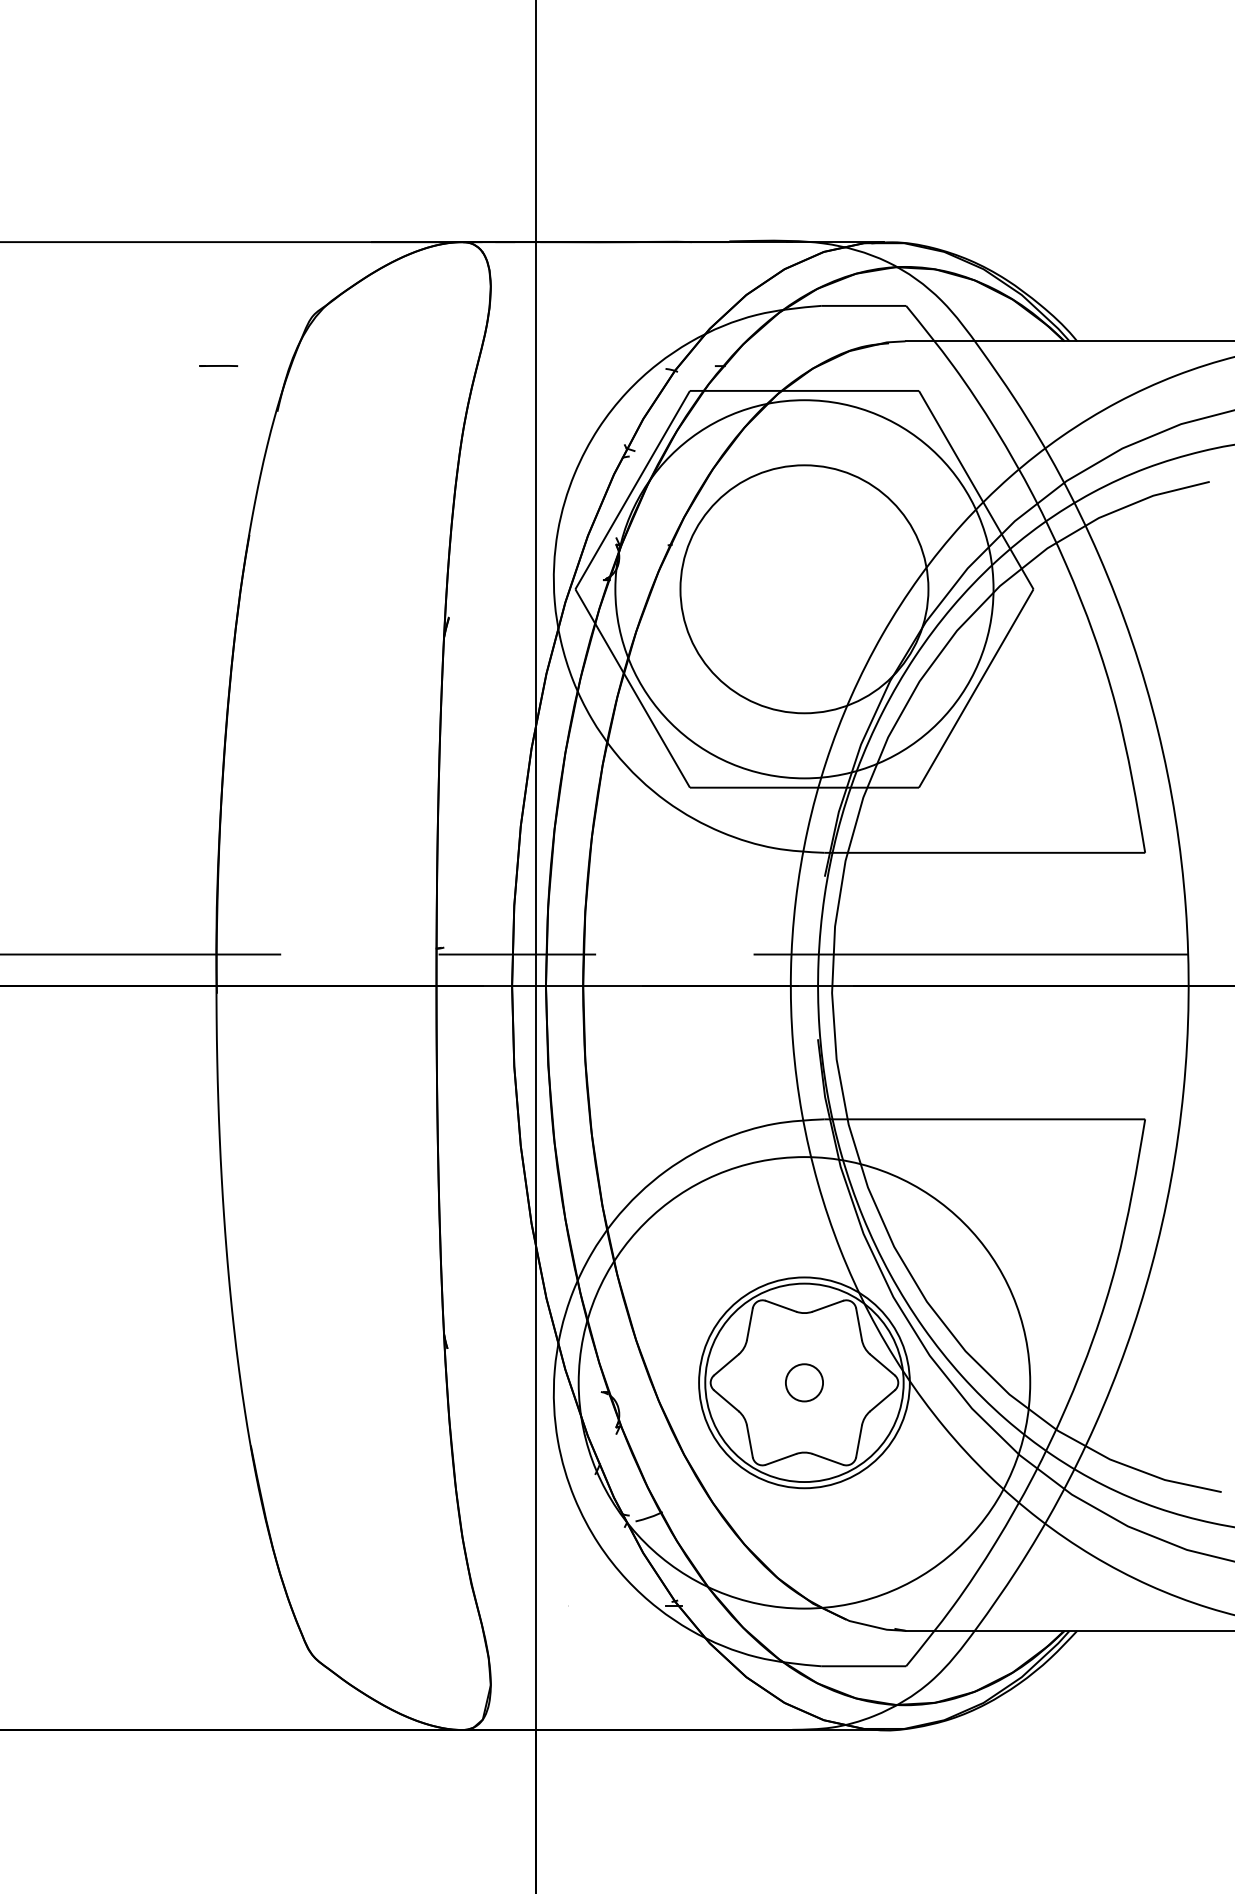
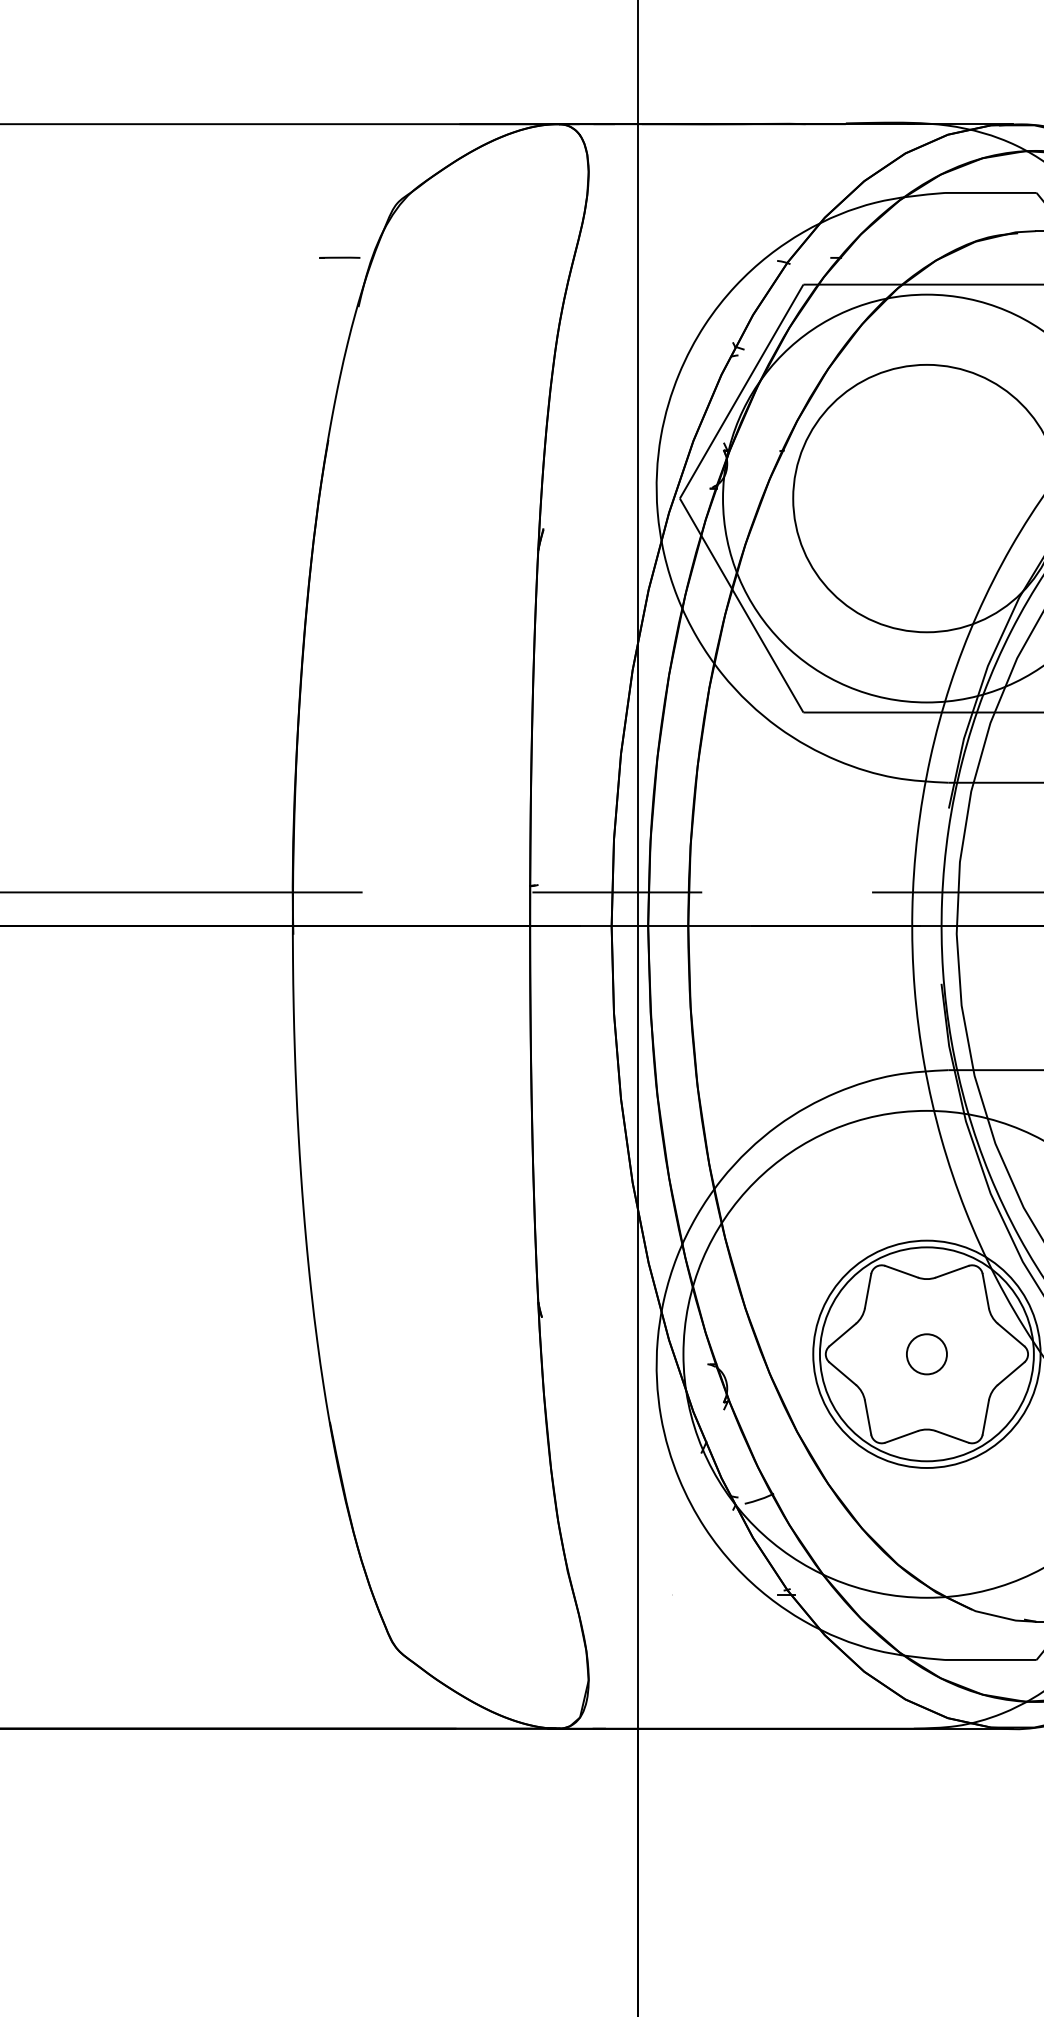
line: (218, 365) -> (339, 257), moved

